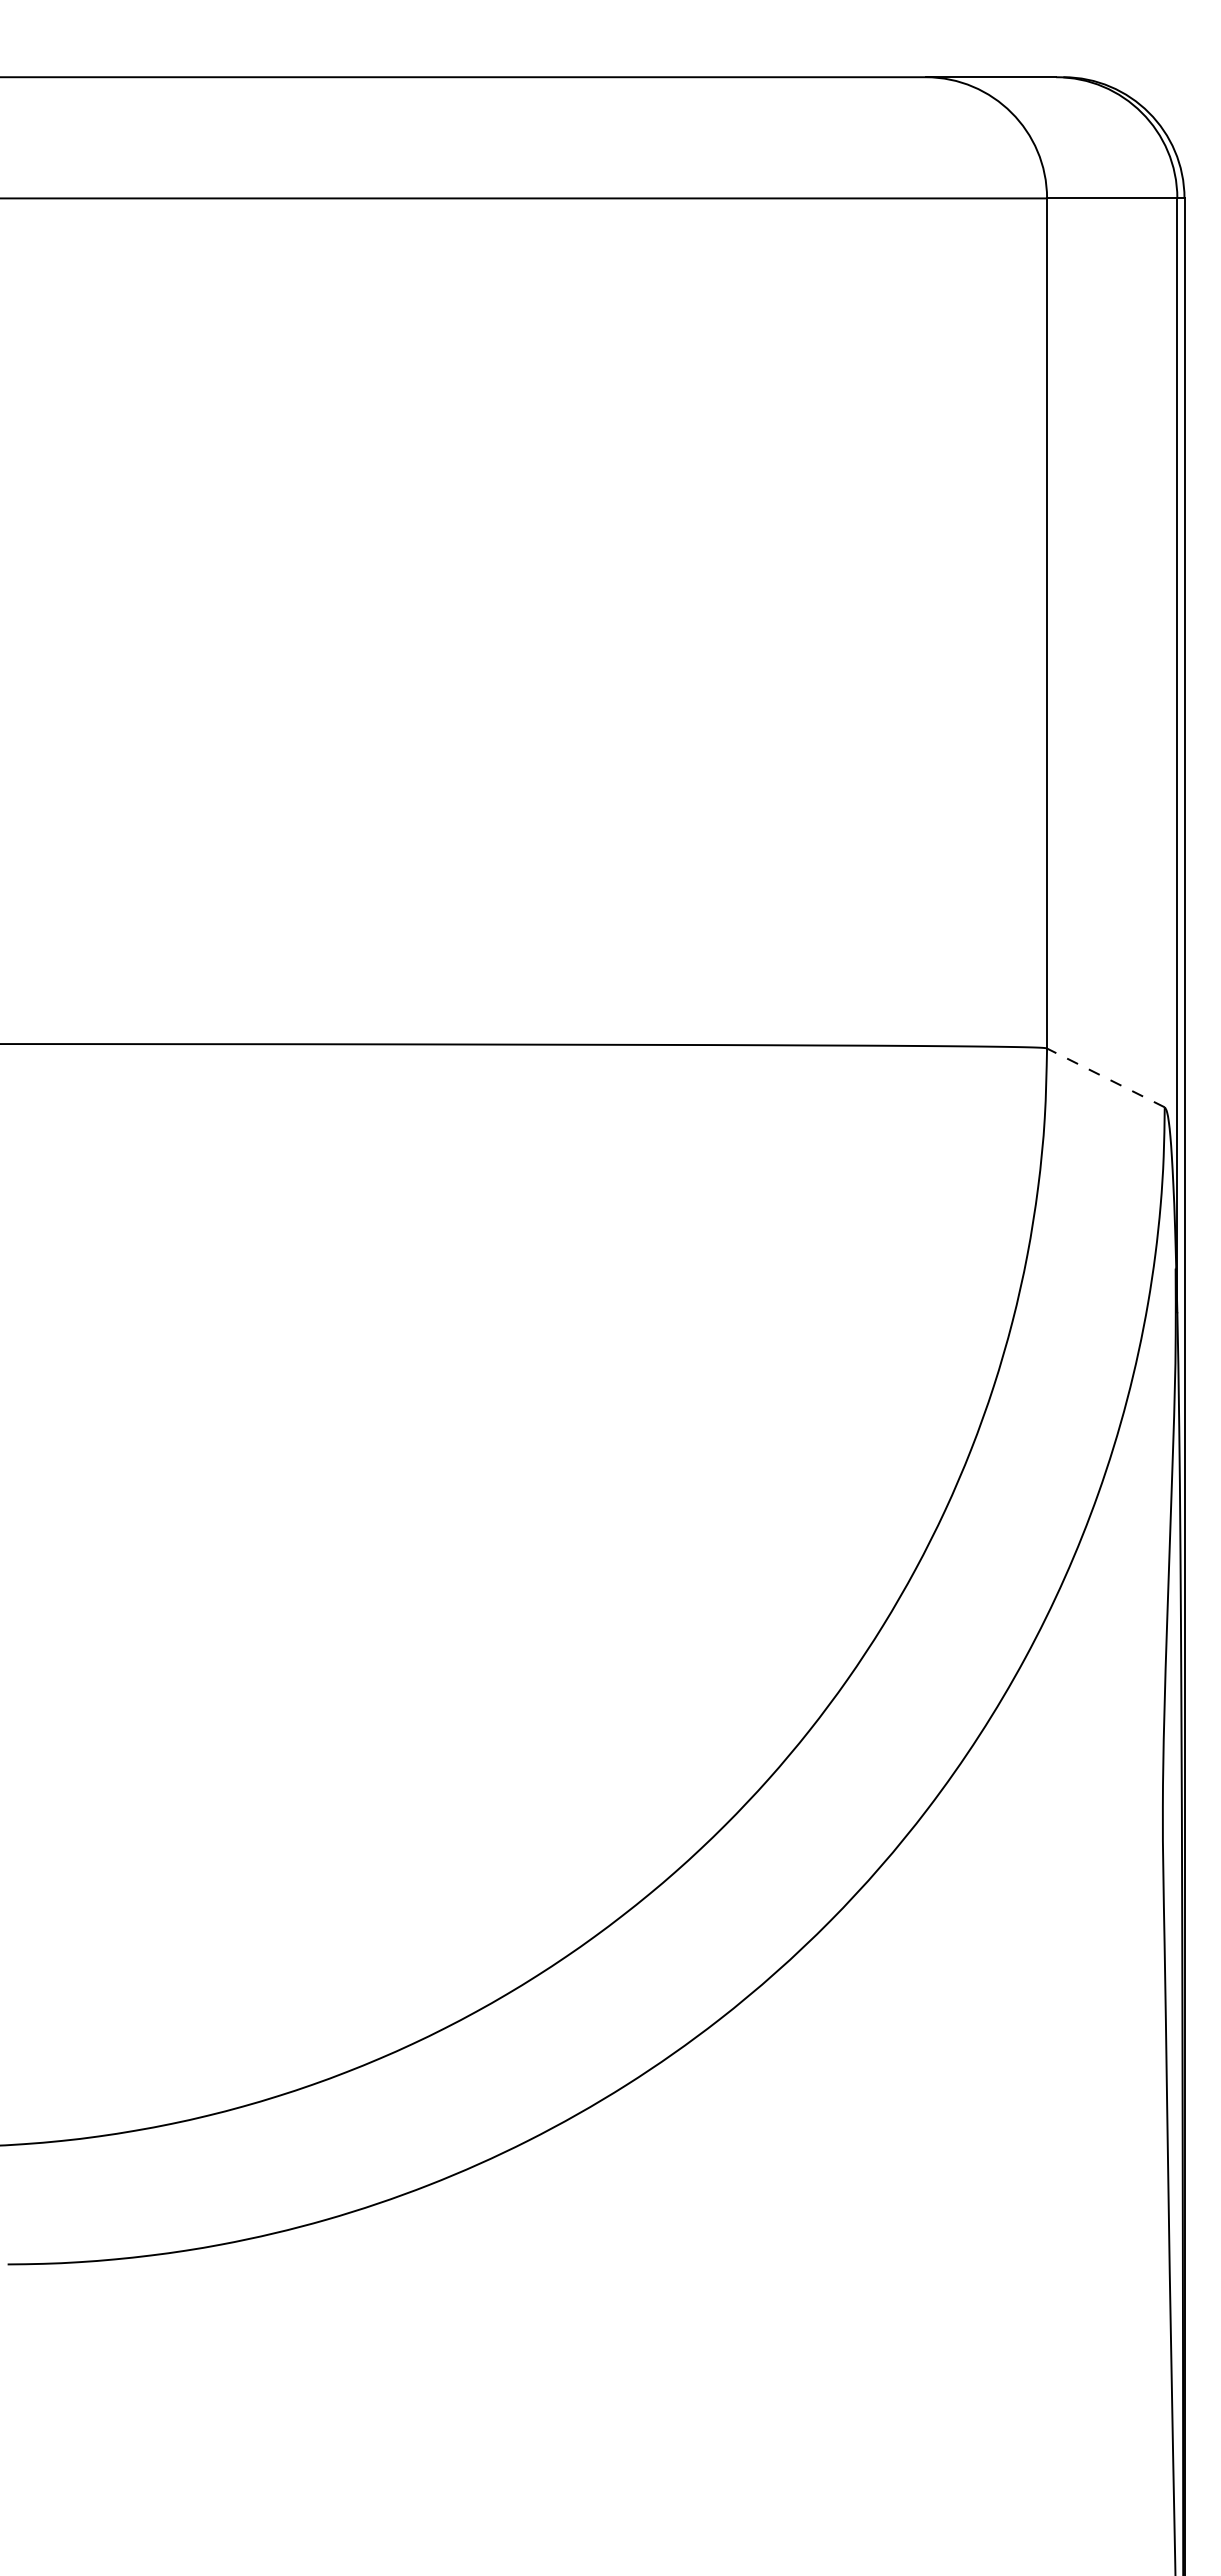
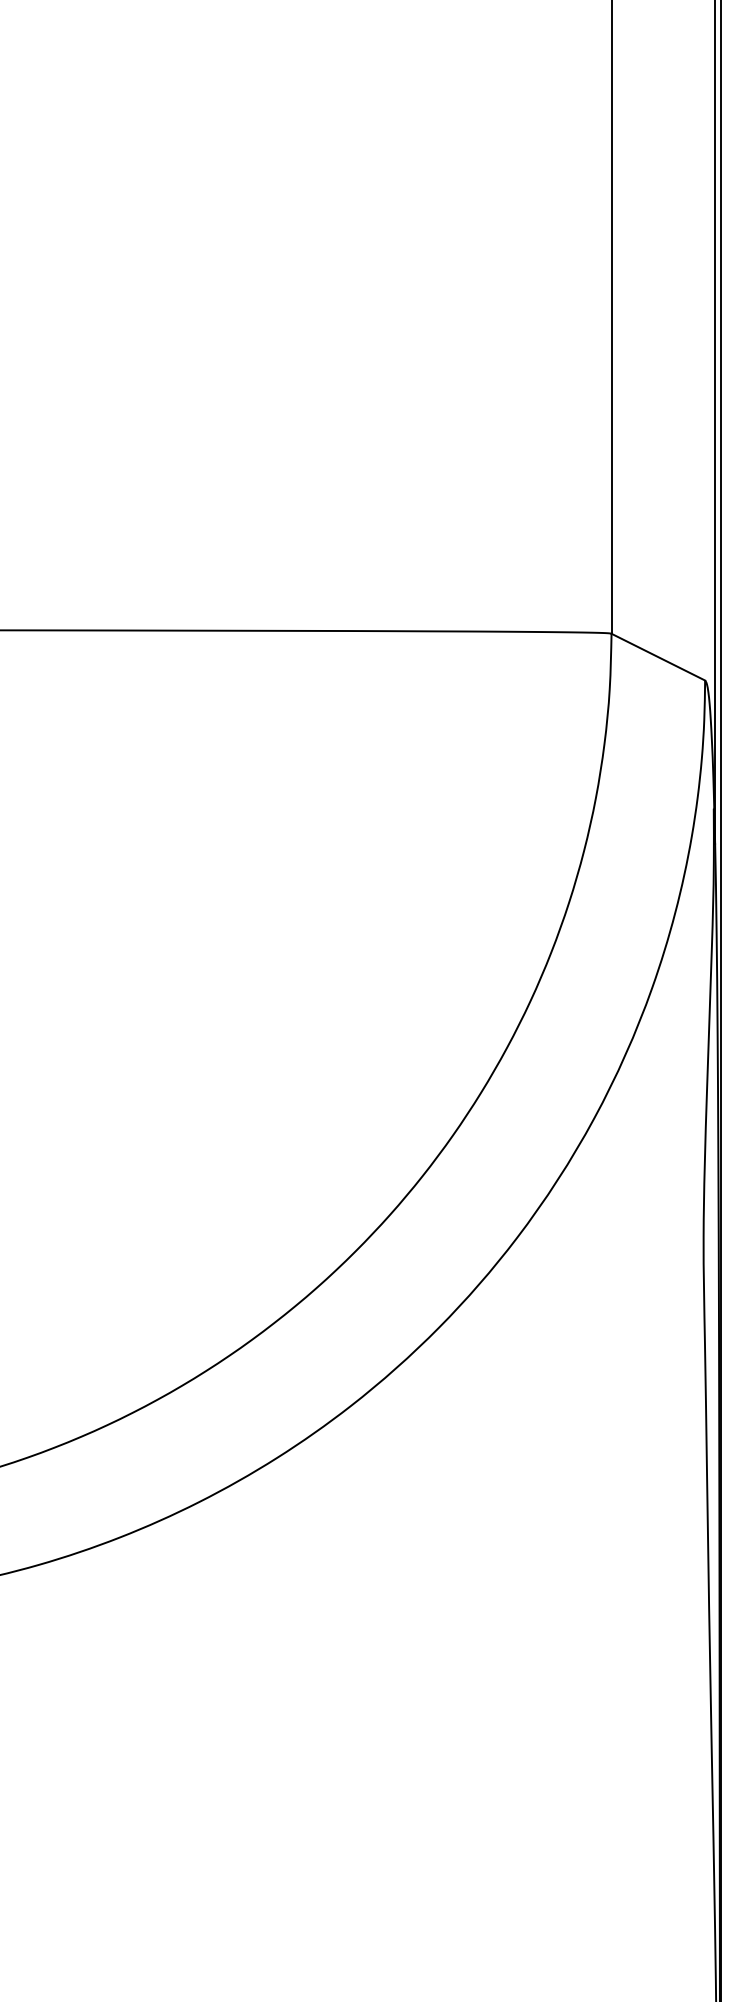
line: (1105, 1077) -> (658, 656), dashed -> solid

